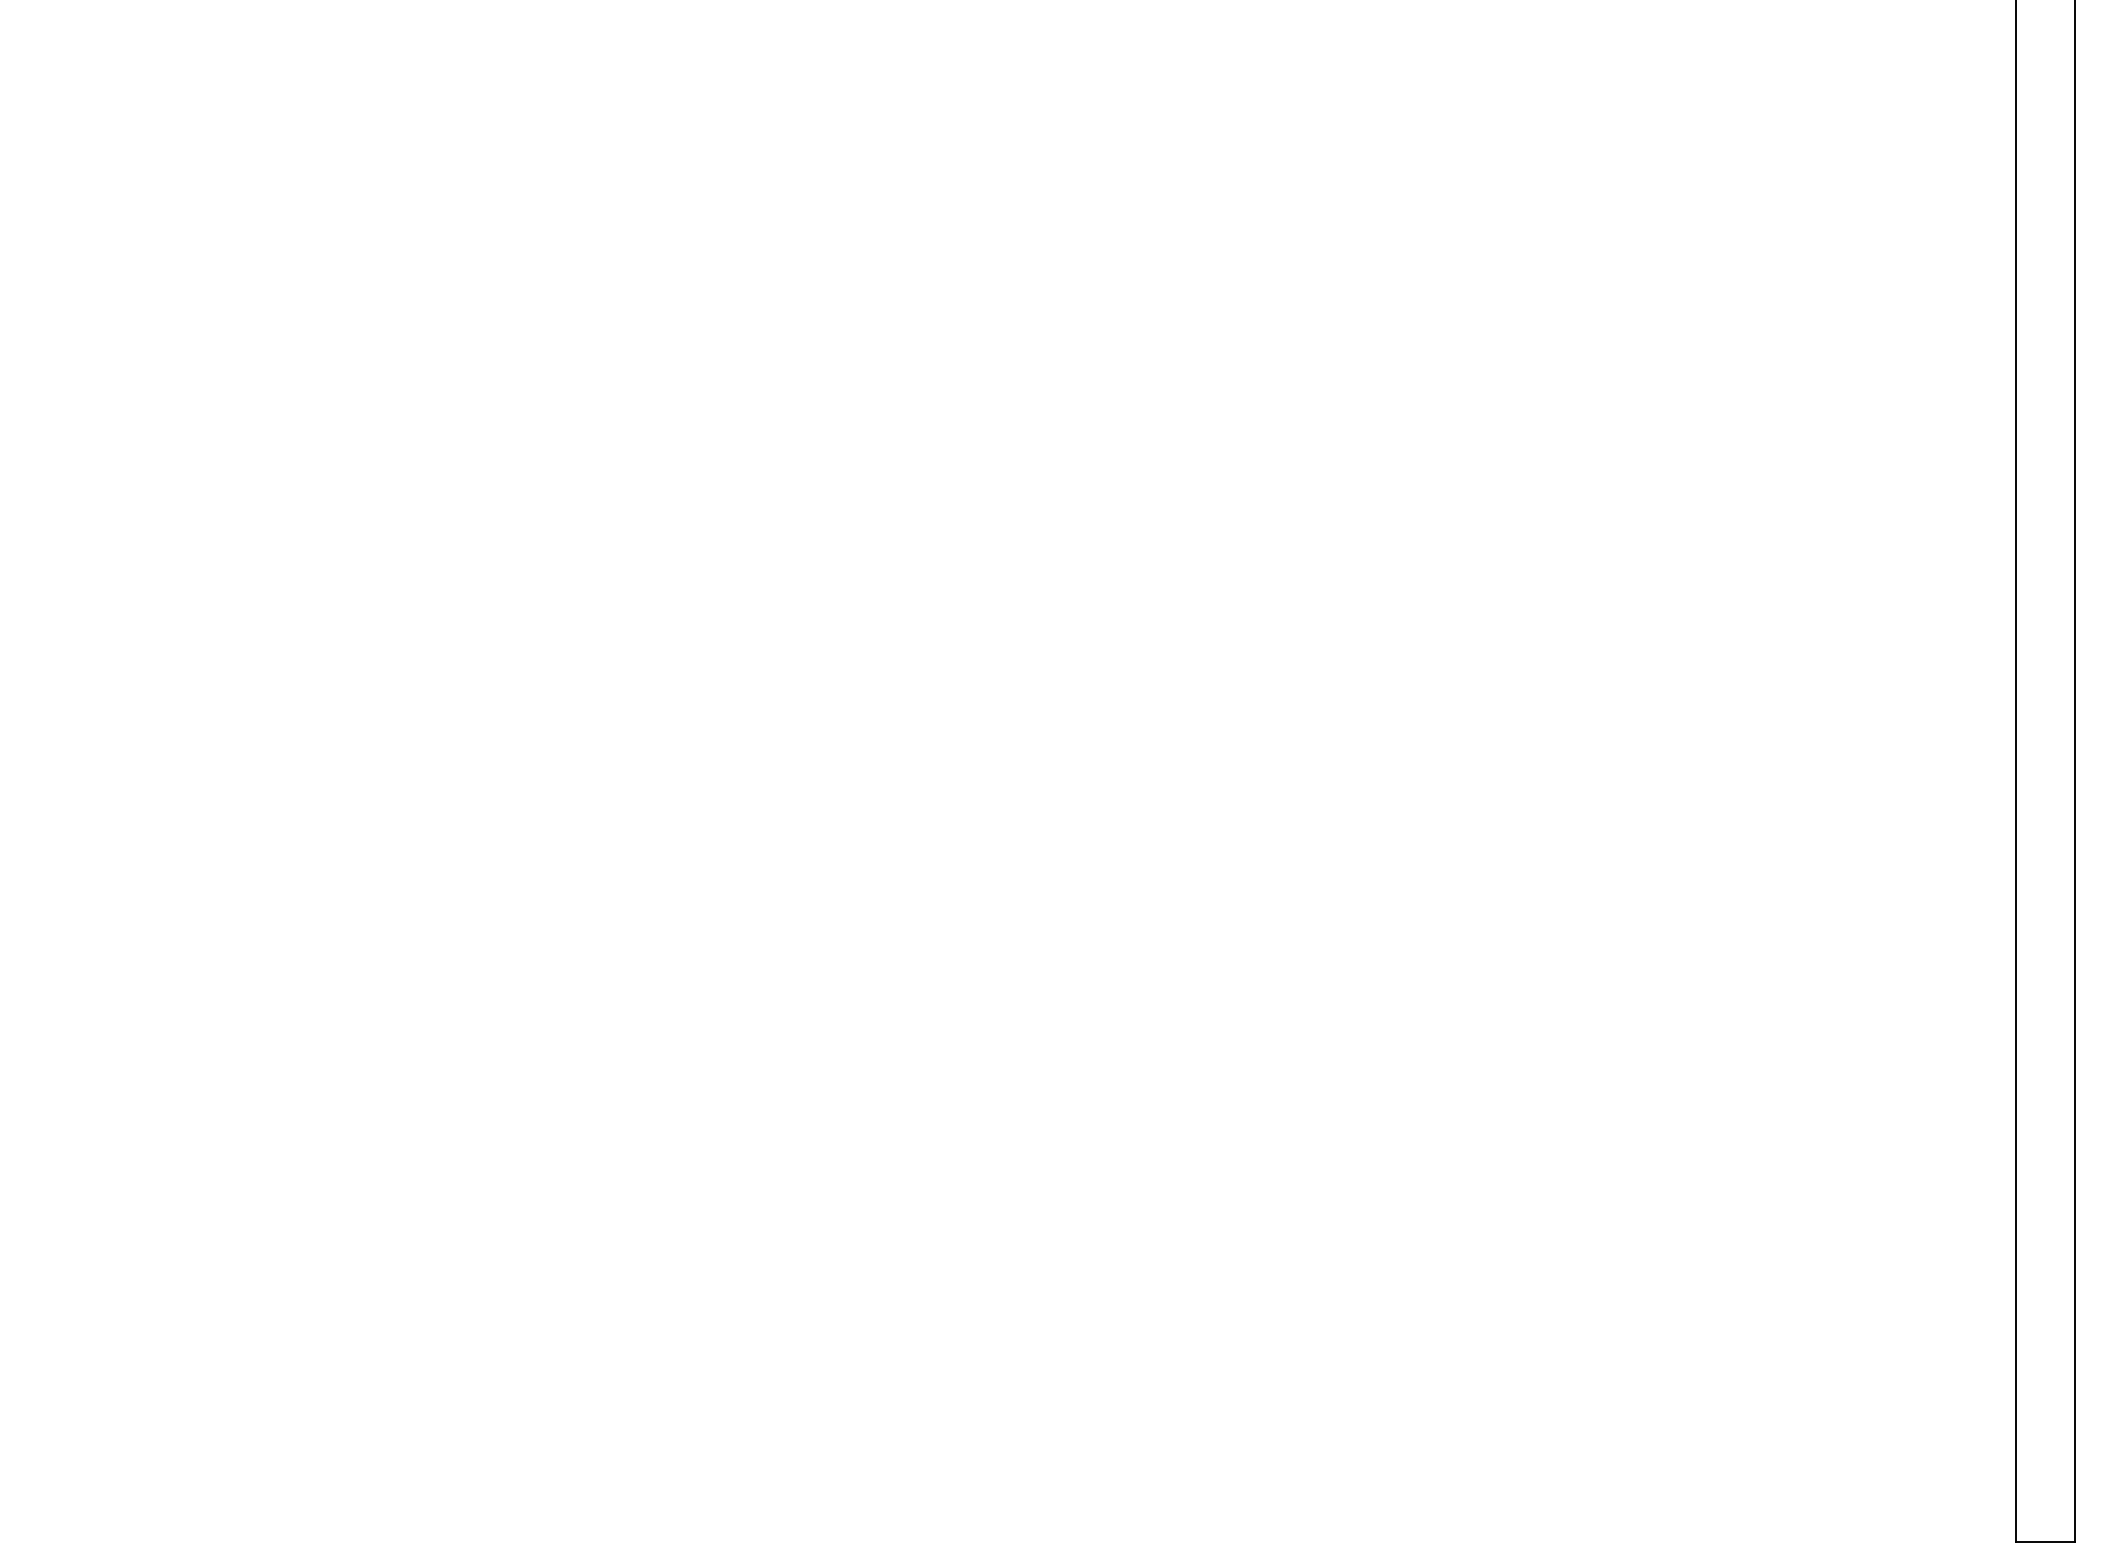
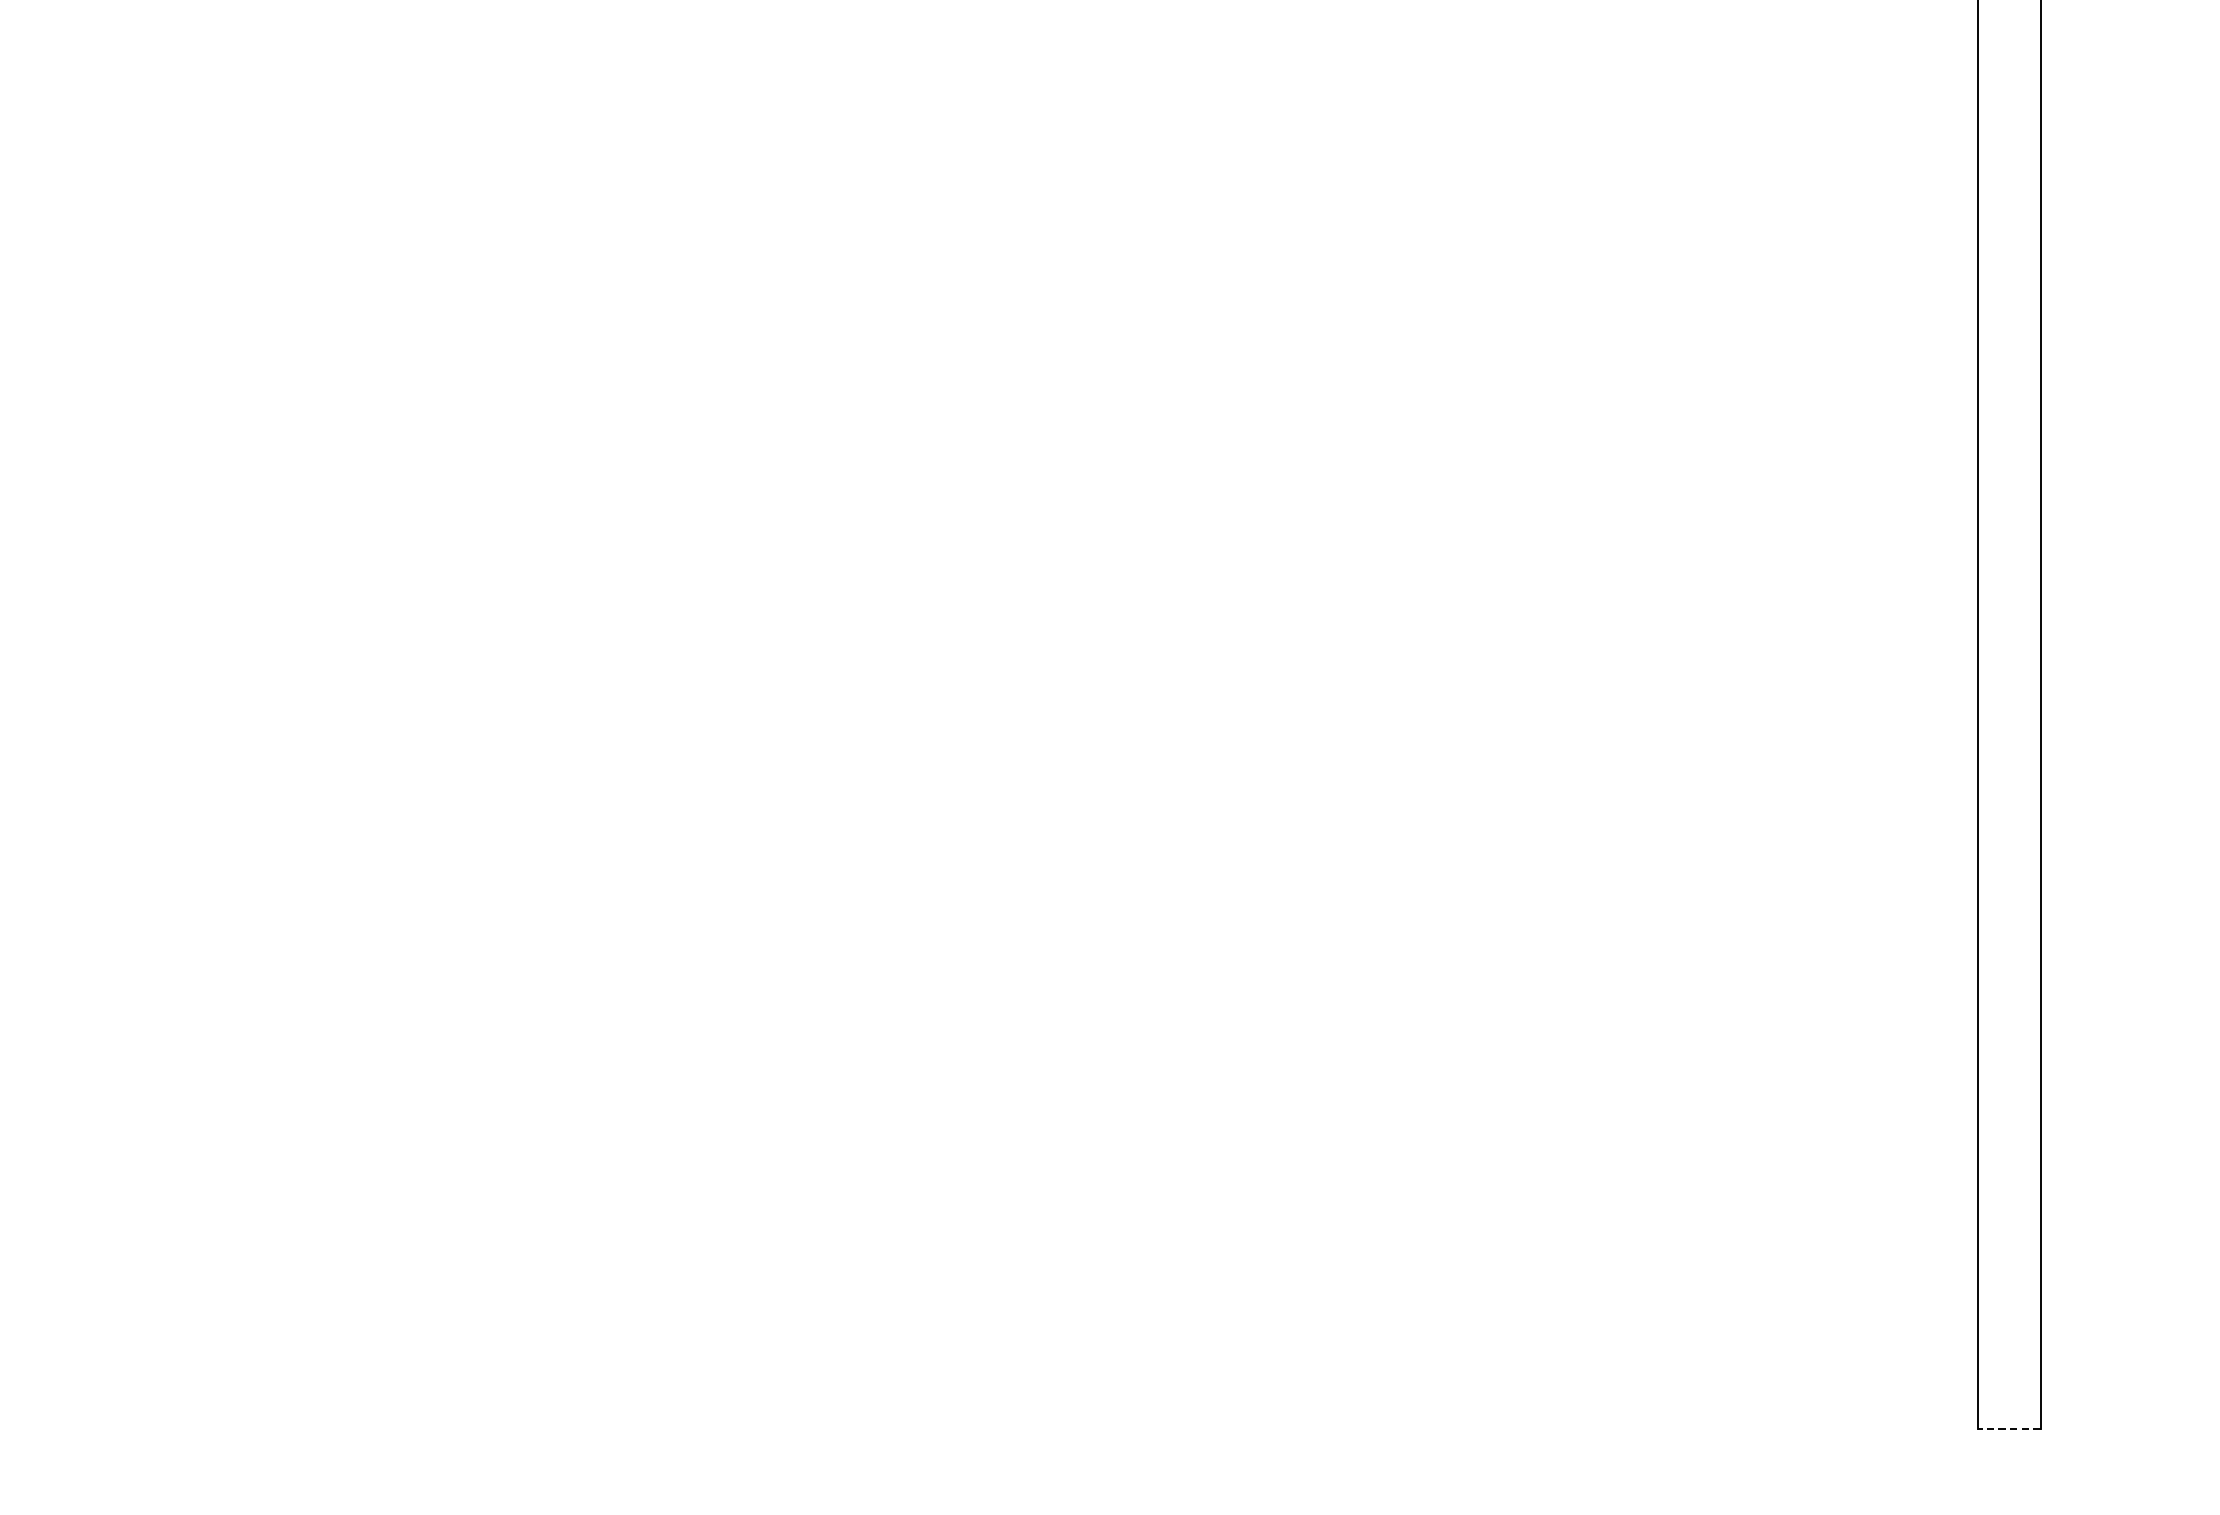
line: (2045, 1542) -> (2009, 1429), solid -> dashed

